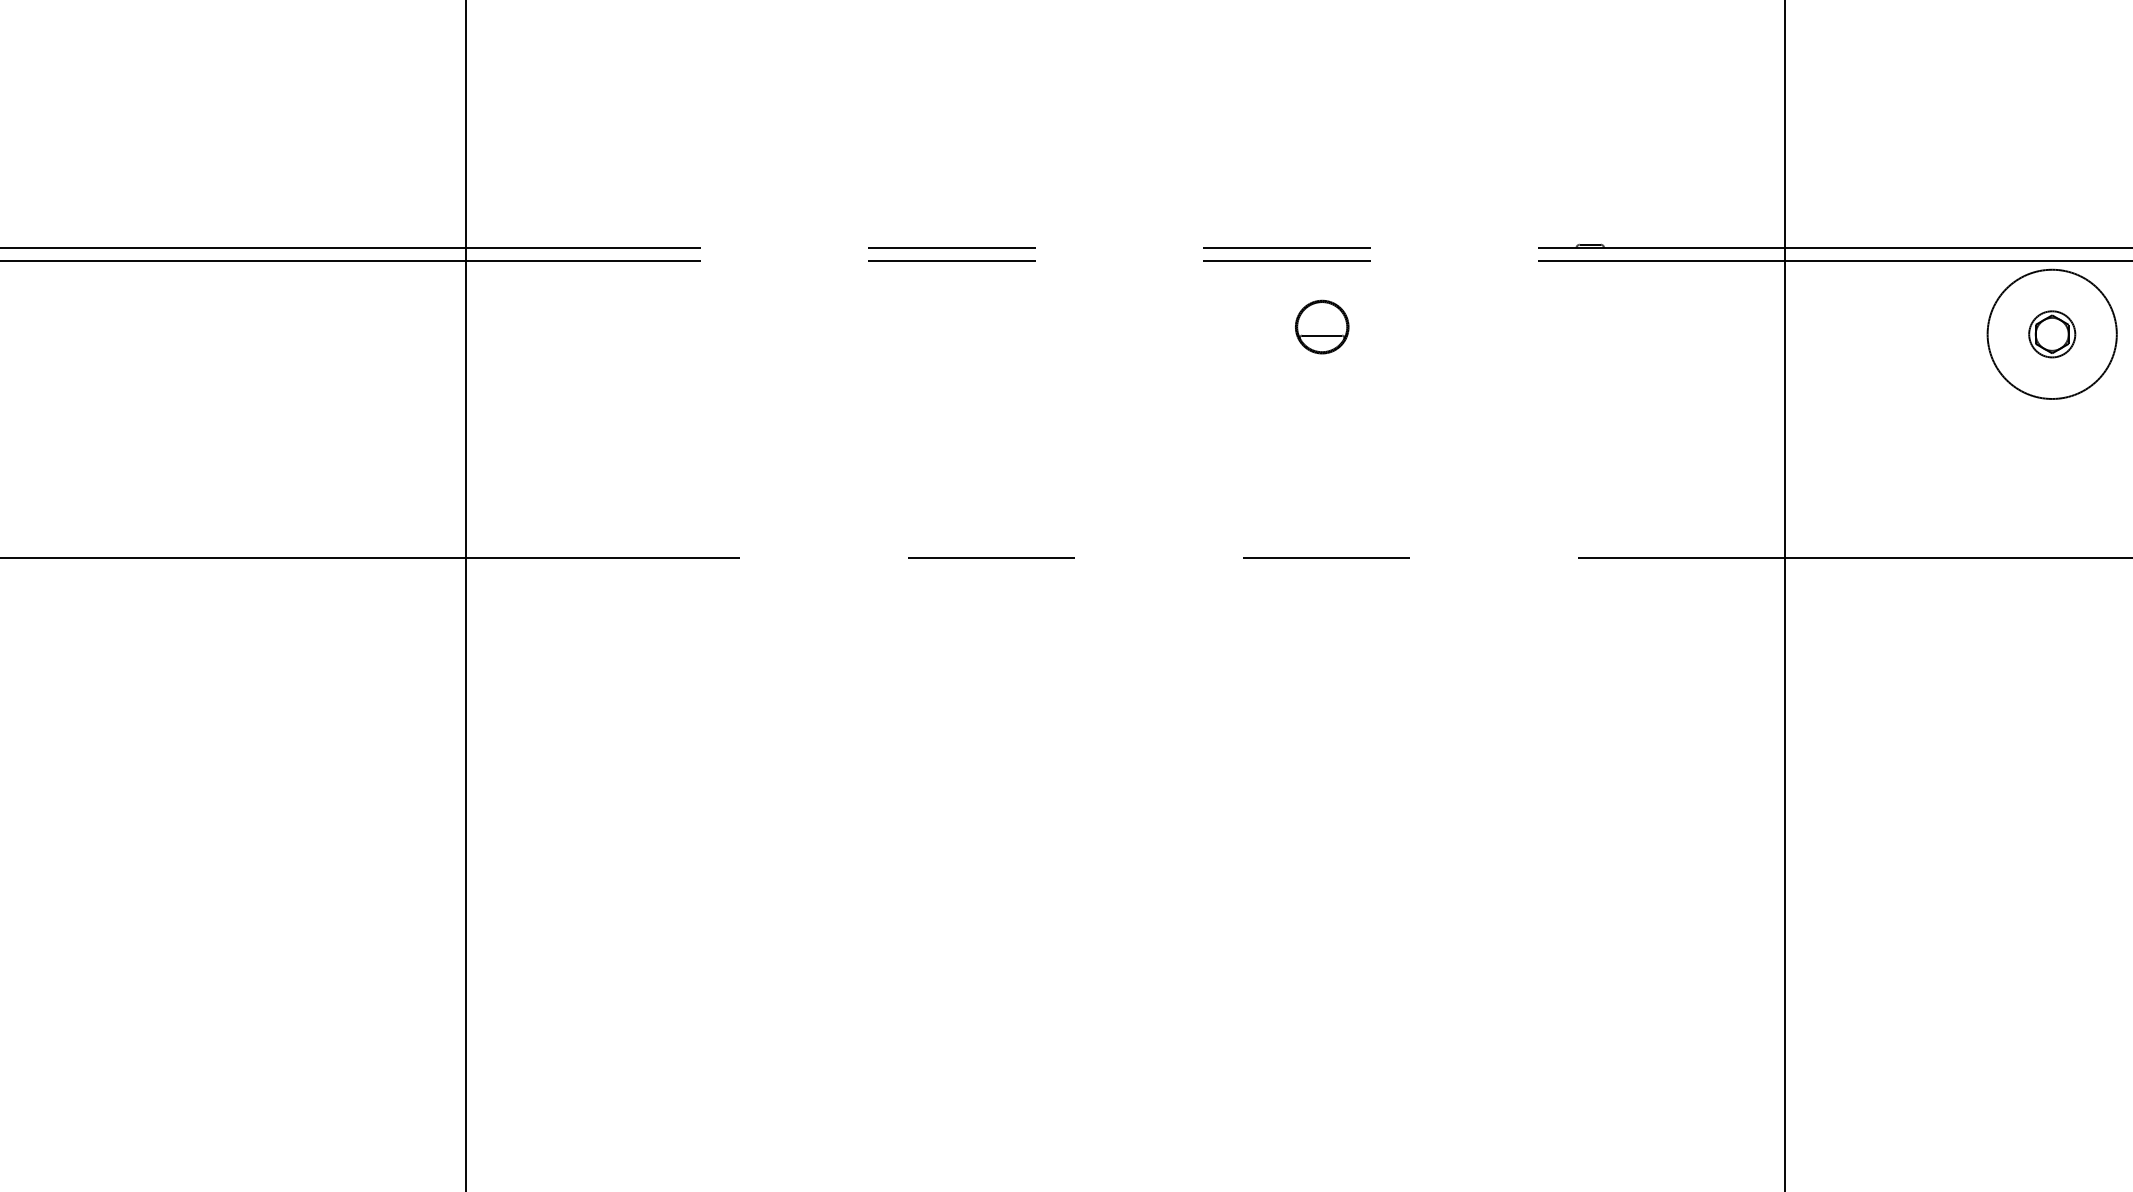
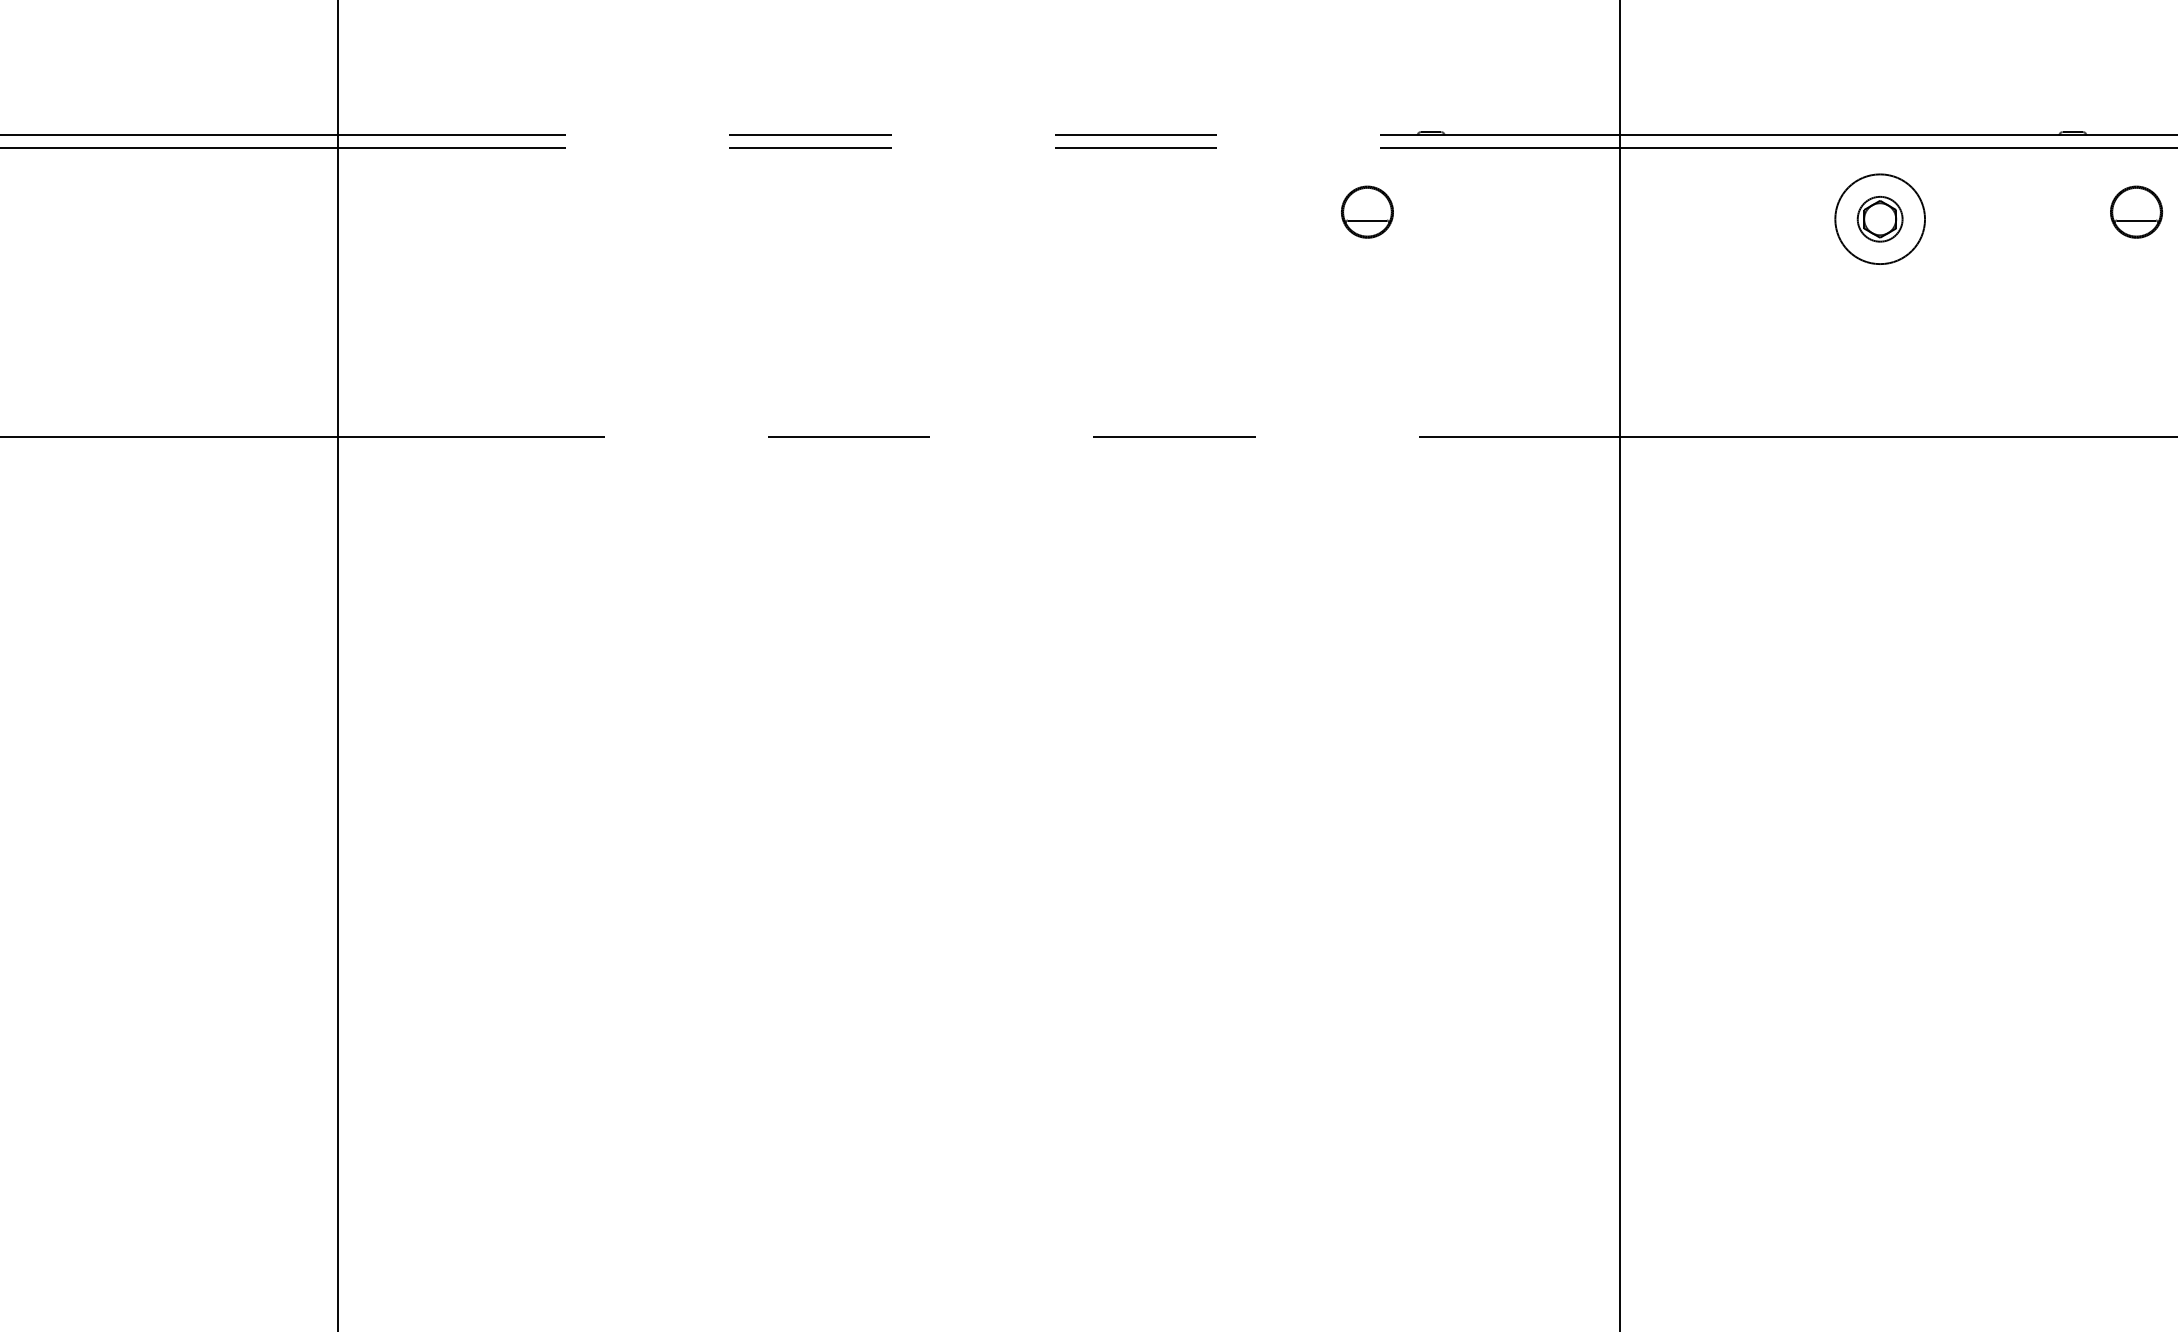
part: (1322, 326) -> (1367, 211), moved
circle: (2052, 334) -> (1880, 219), size x0.71

